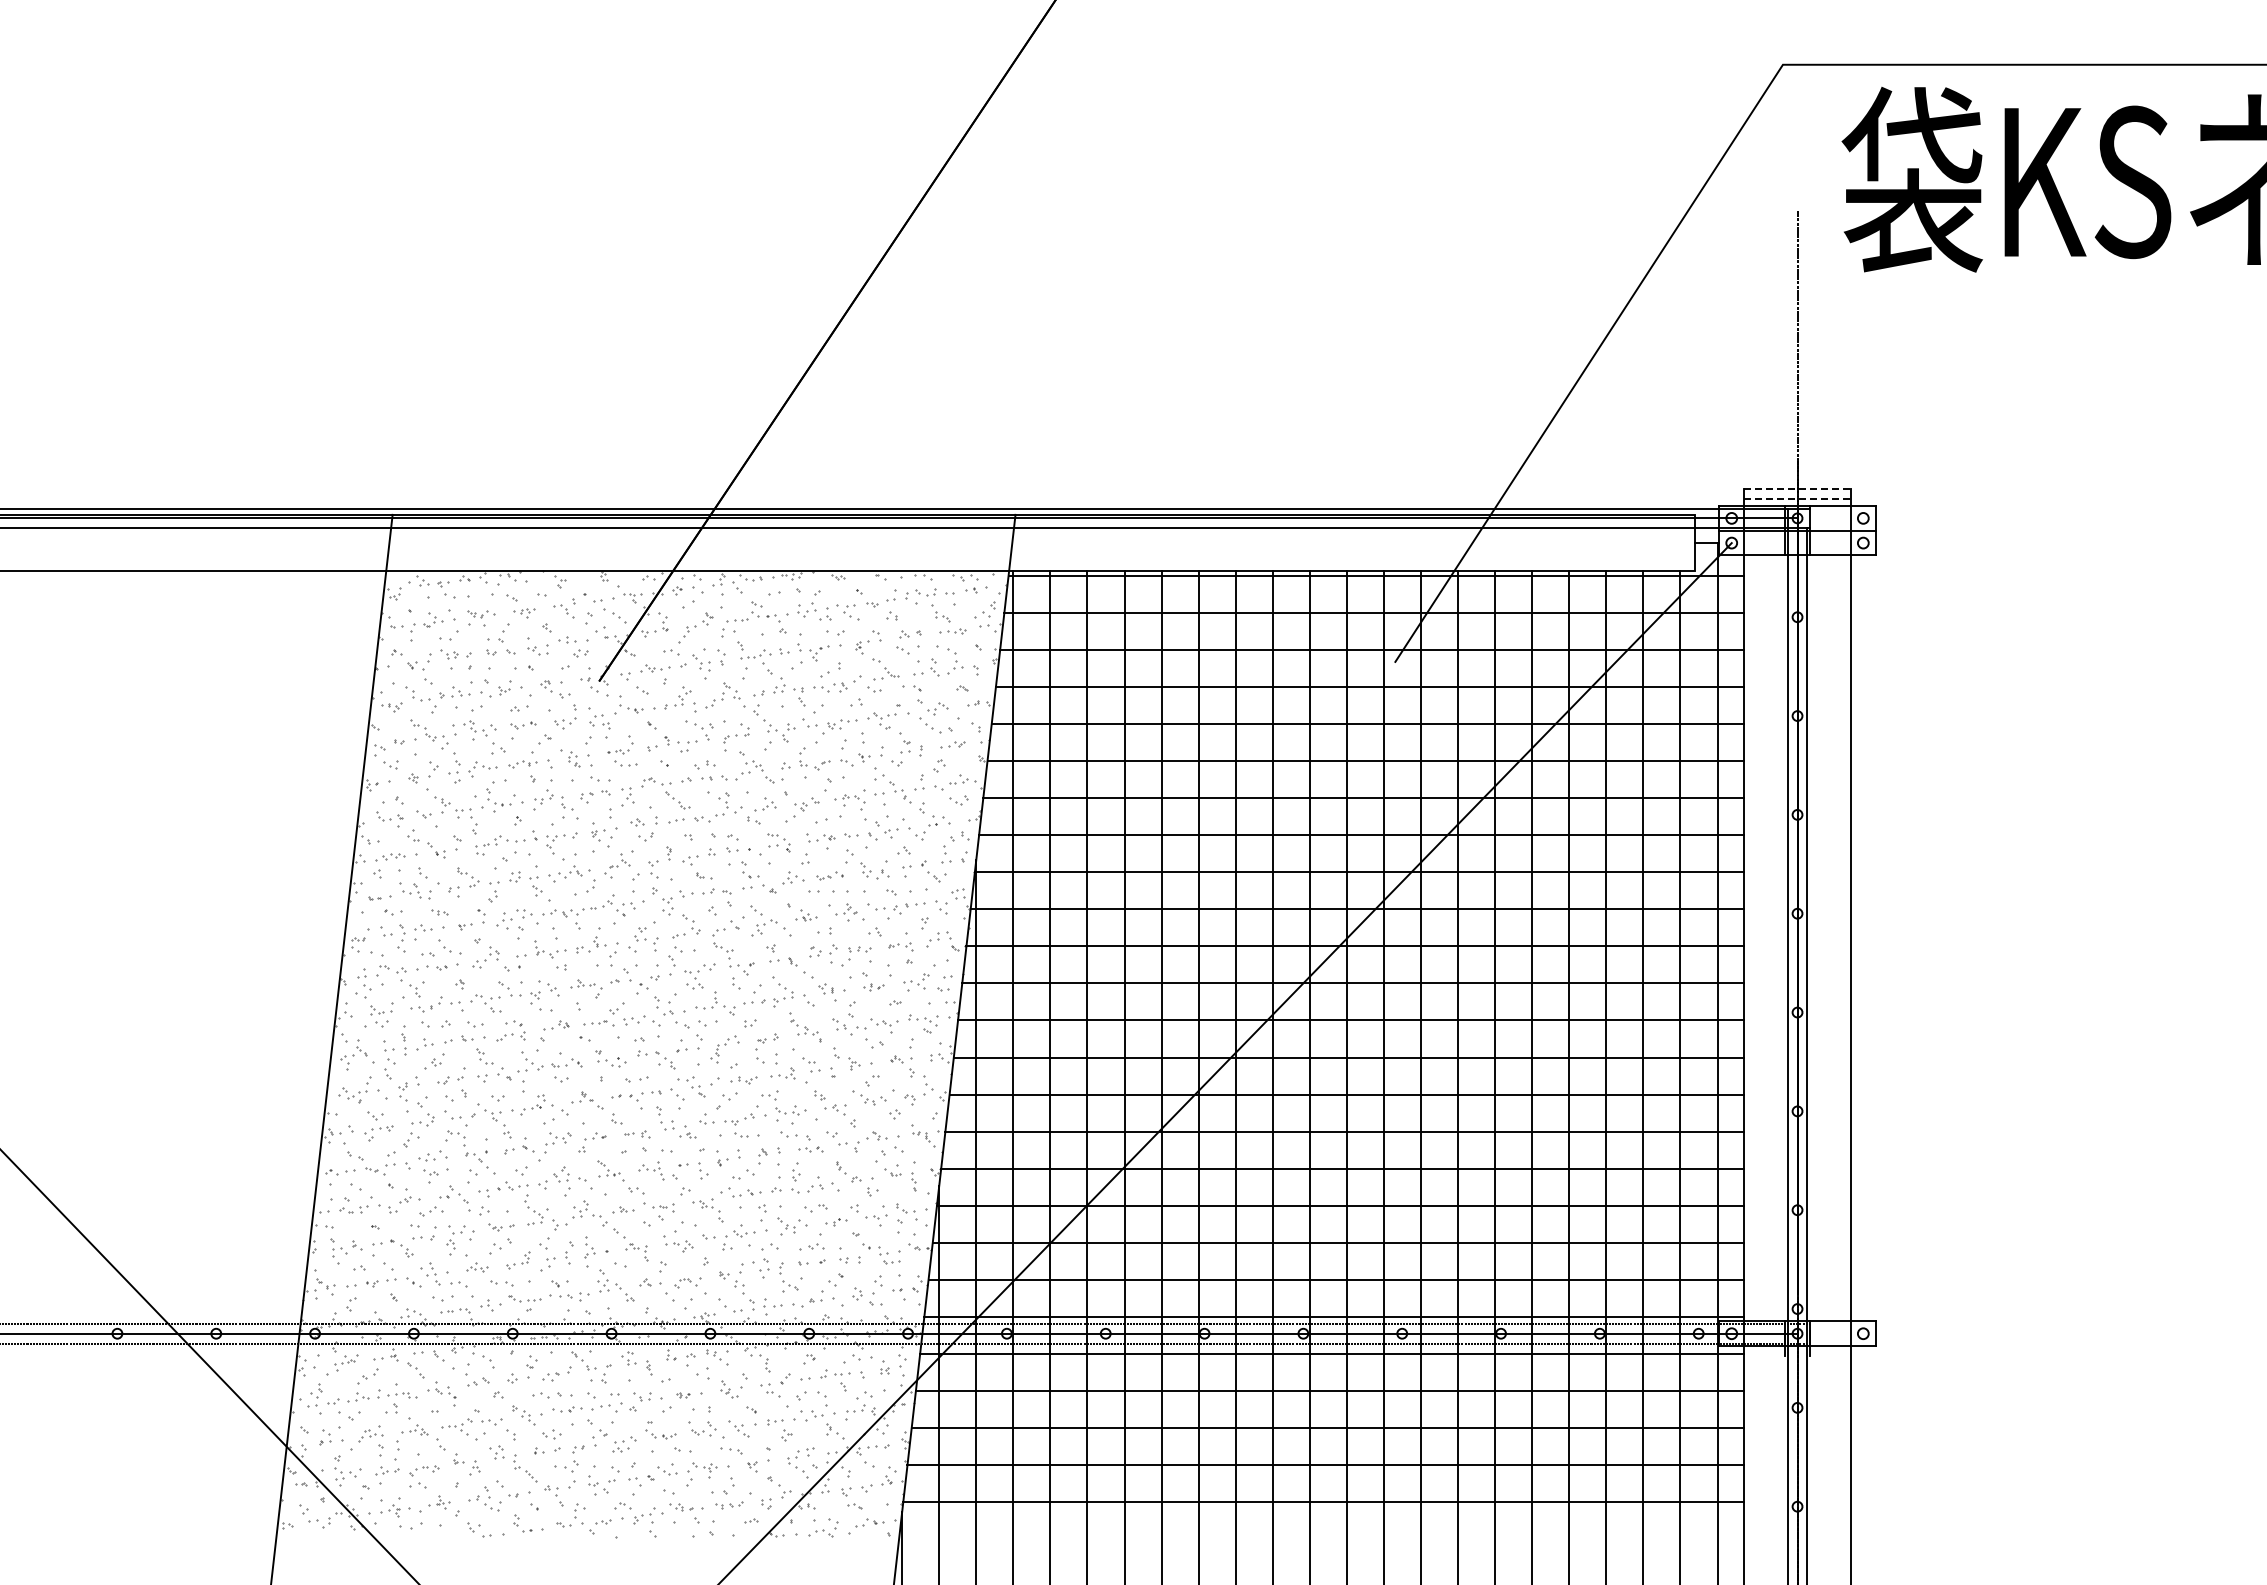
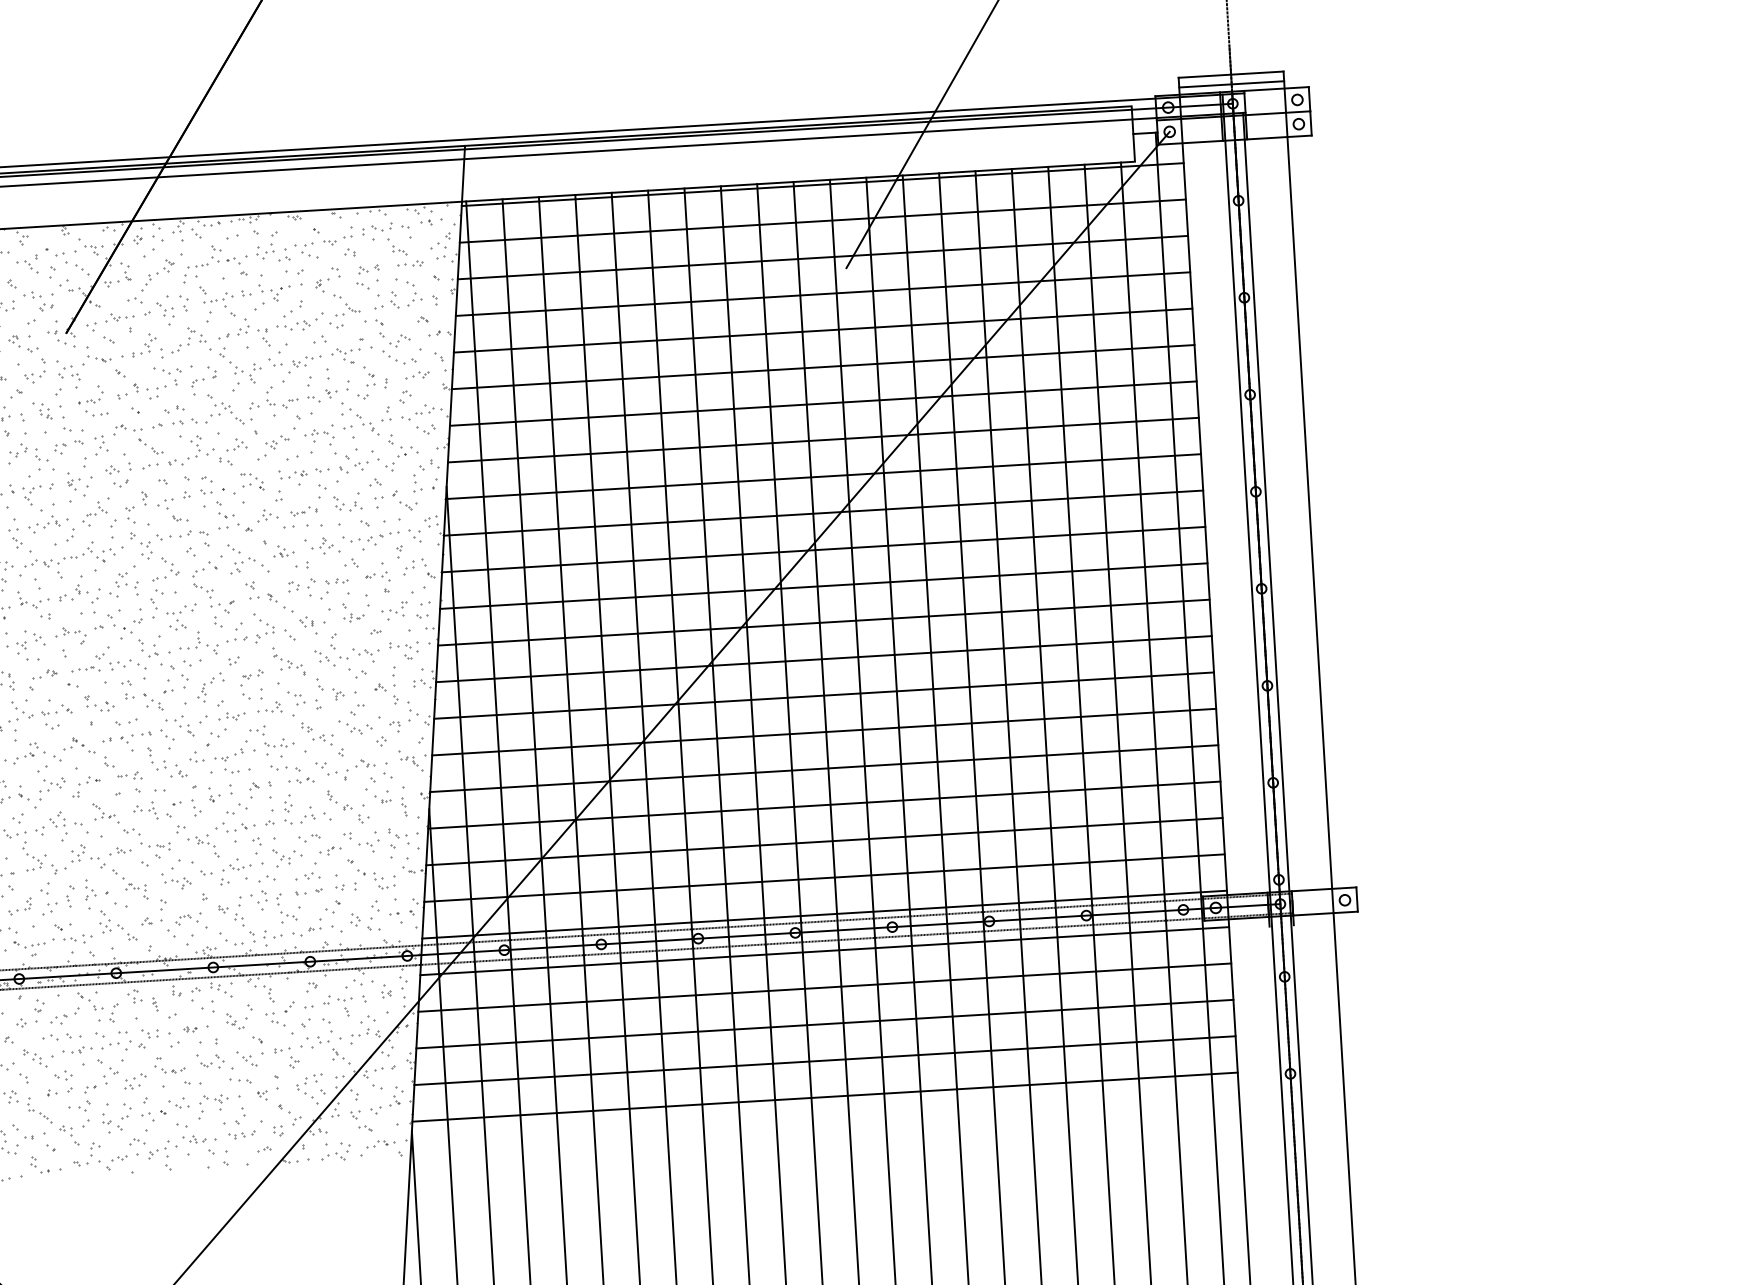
line: (1798, 488) -> (1232, 74), dashed -> solid
line: (1798, 498) -> (1232, 84), dashed -> solid

